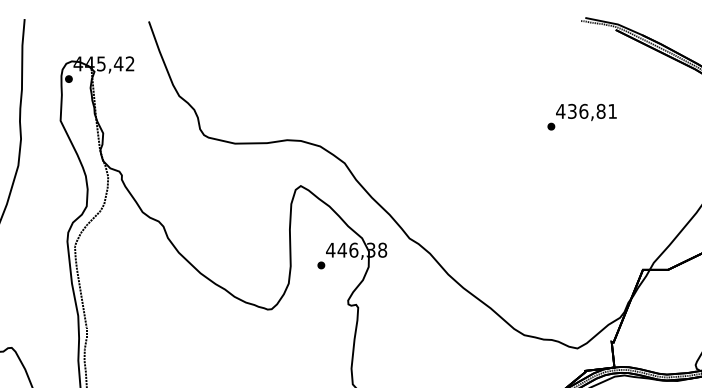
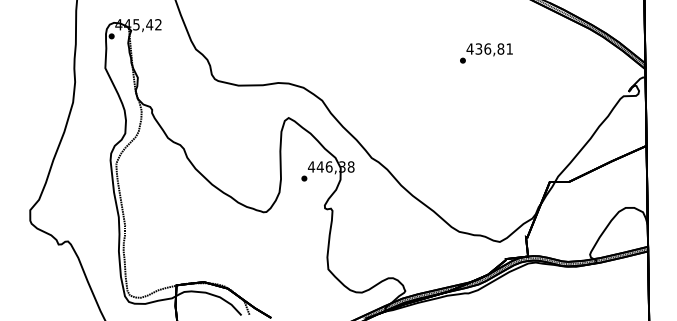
text: (582, 117) -> (486, 53), moved

